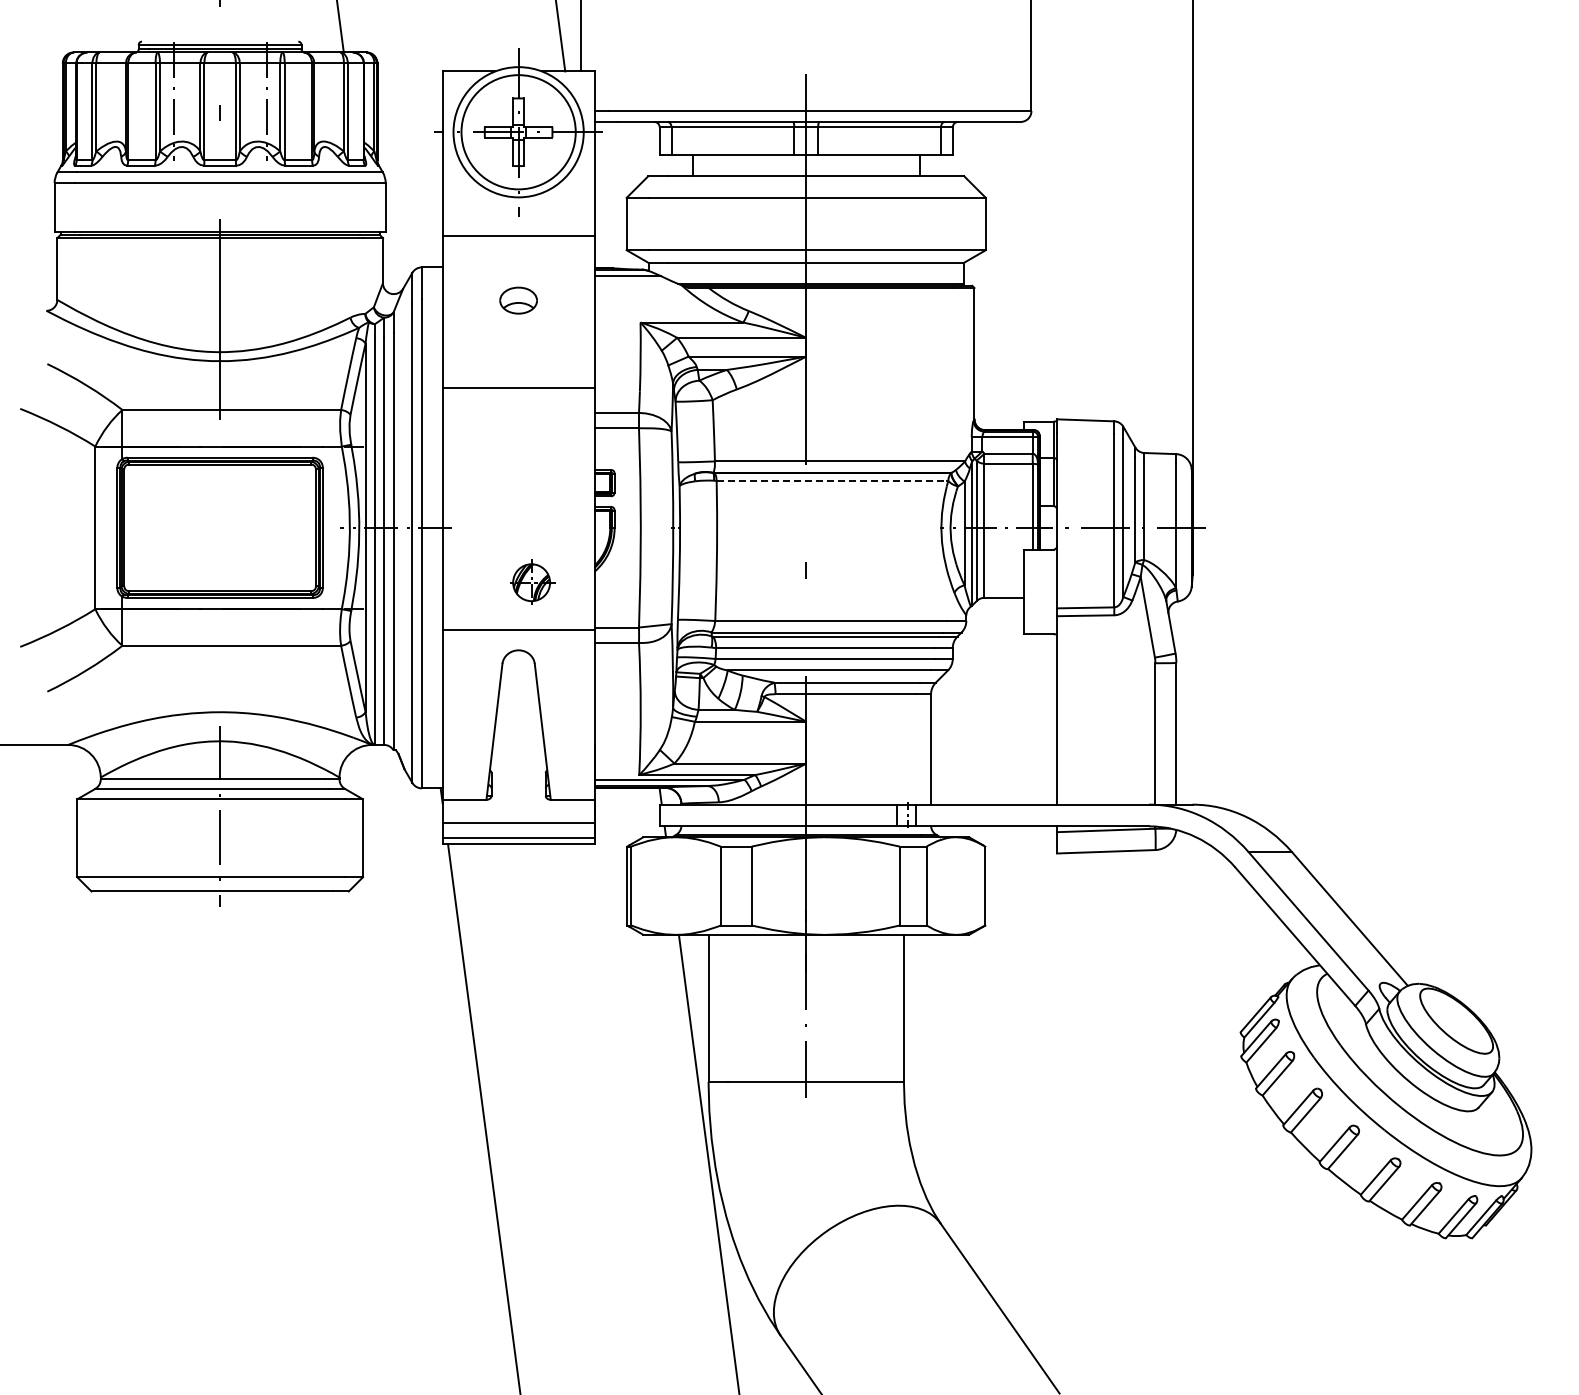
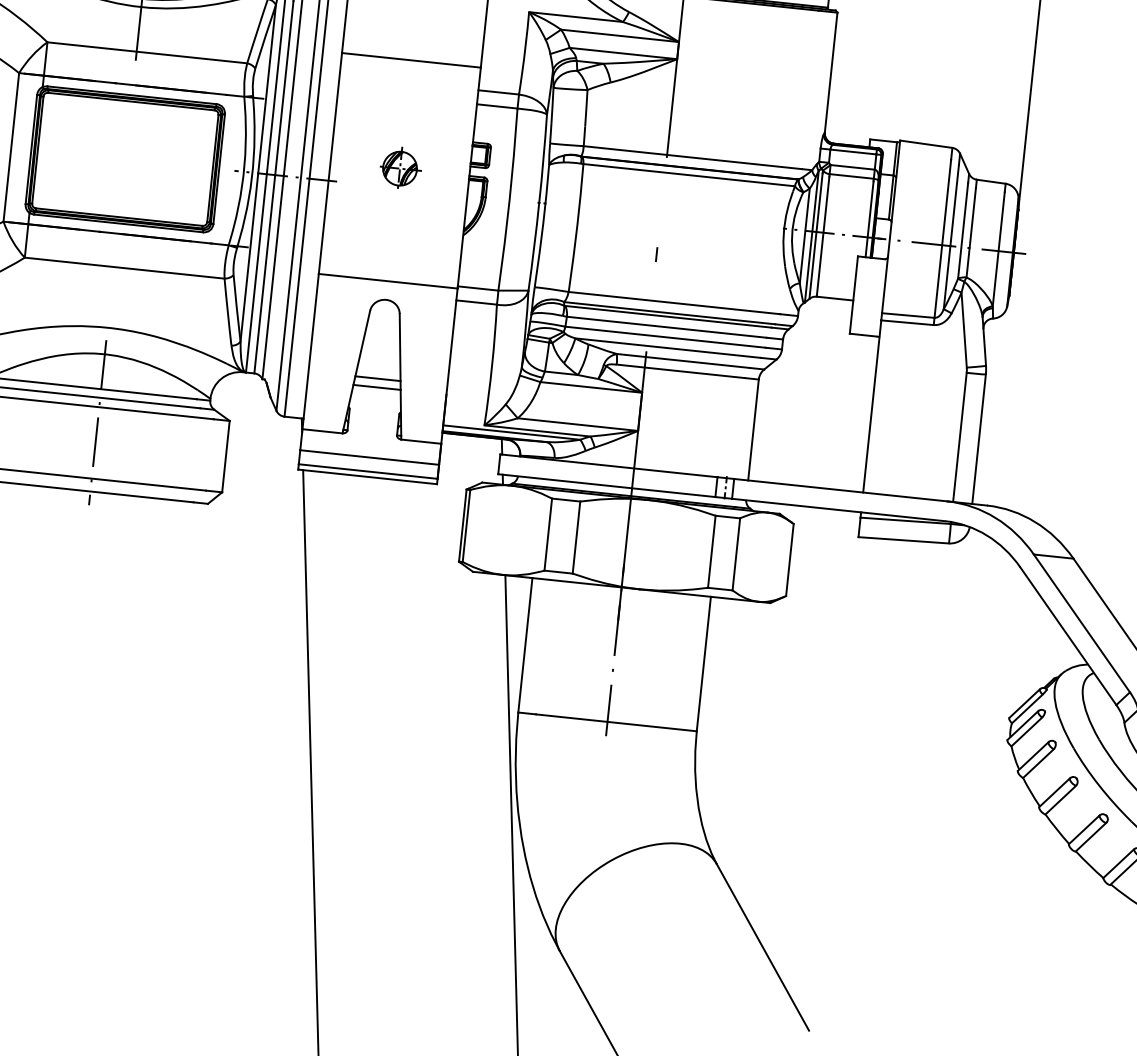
line: (832, 480) -> (689, 174), dashed -> solid
part: (532, 581) -> (400, 167), moved
line: (518, 736) -> (377, 378), added
line: (518, 746) -> (376, 387), added

